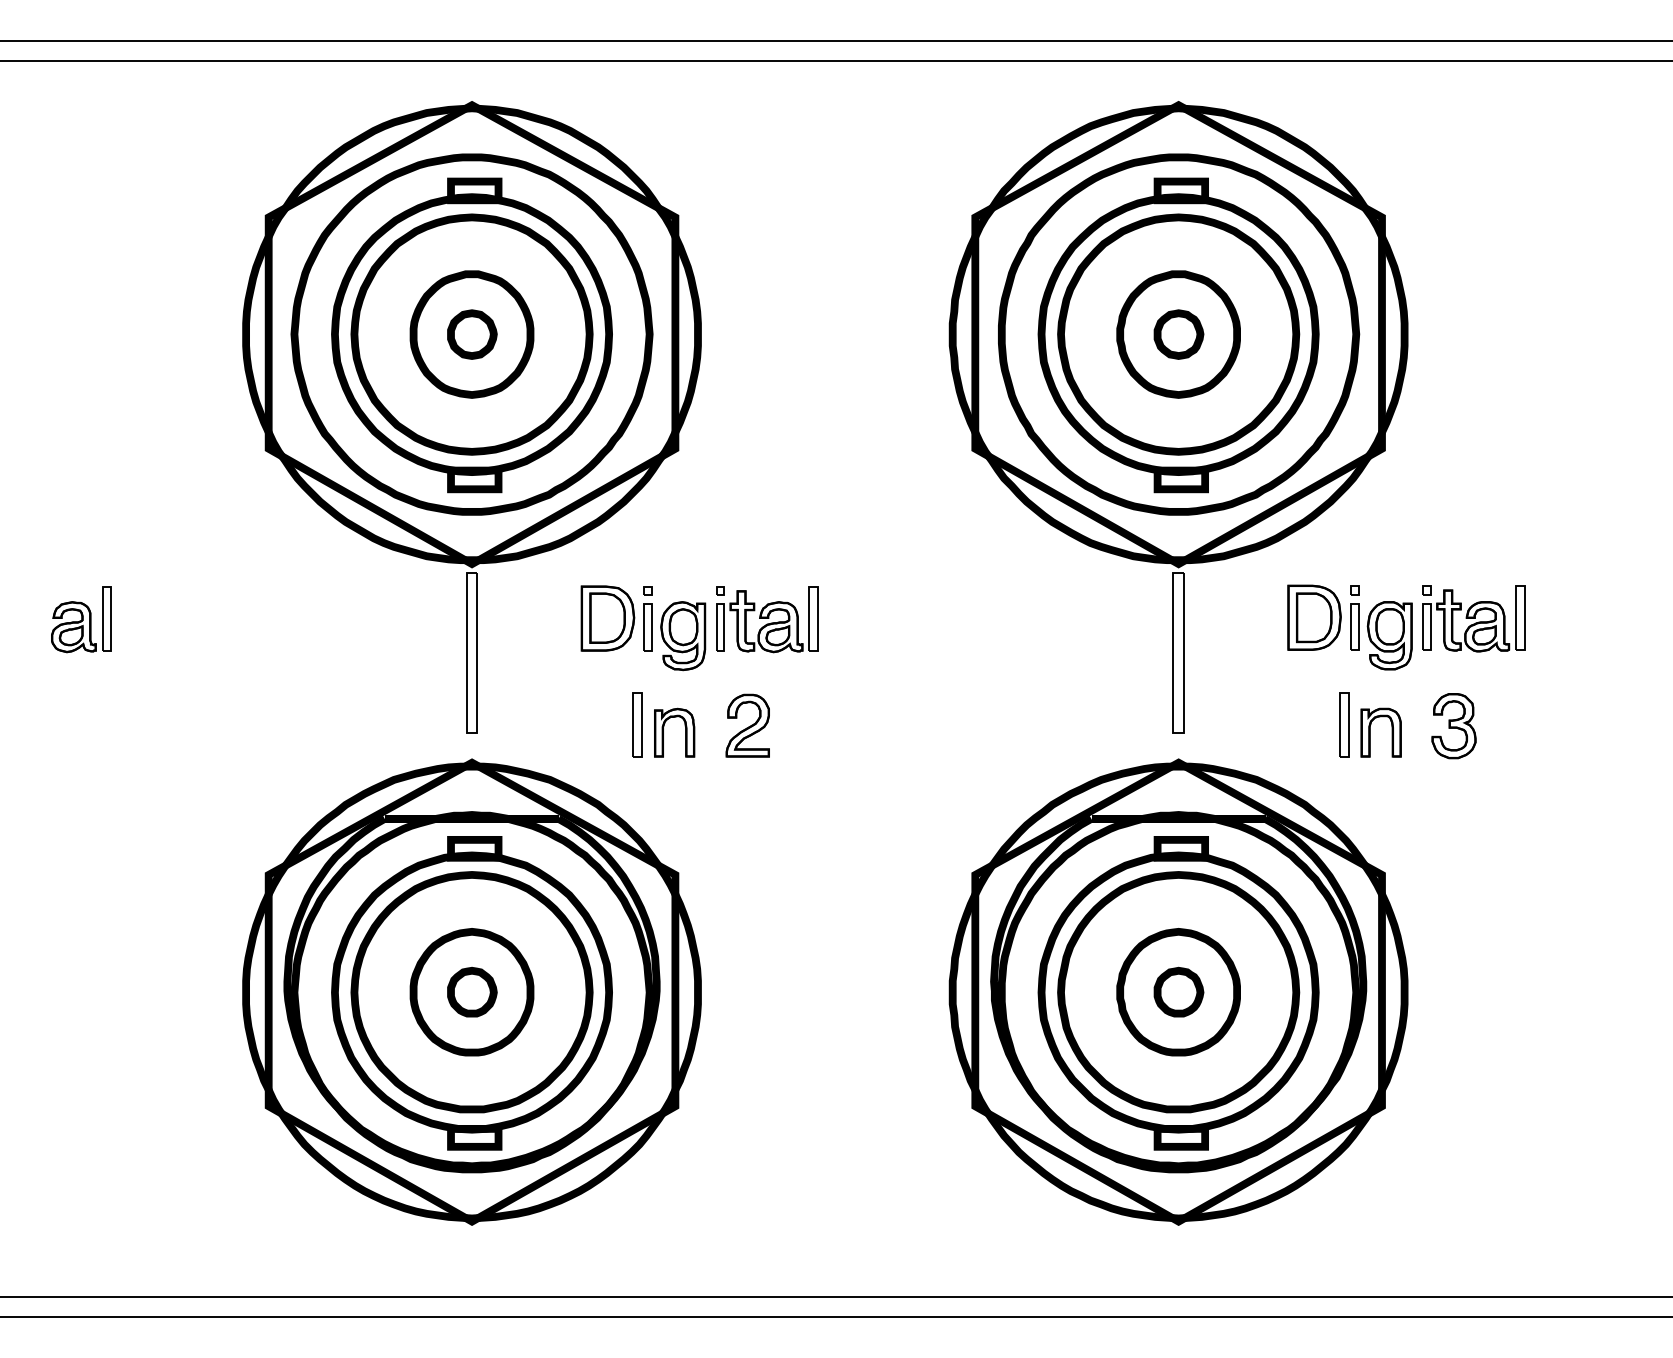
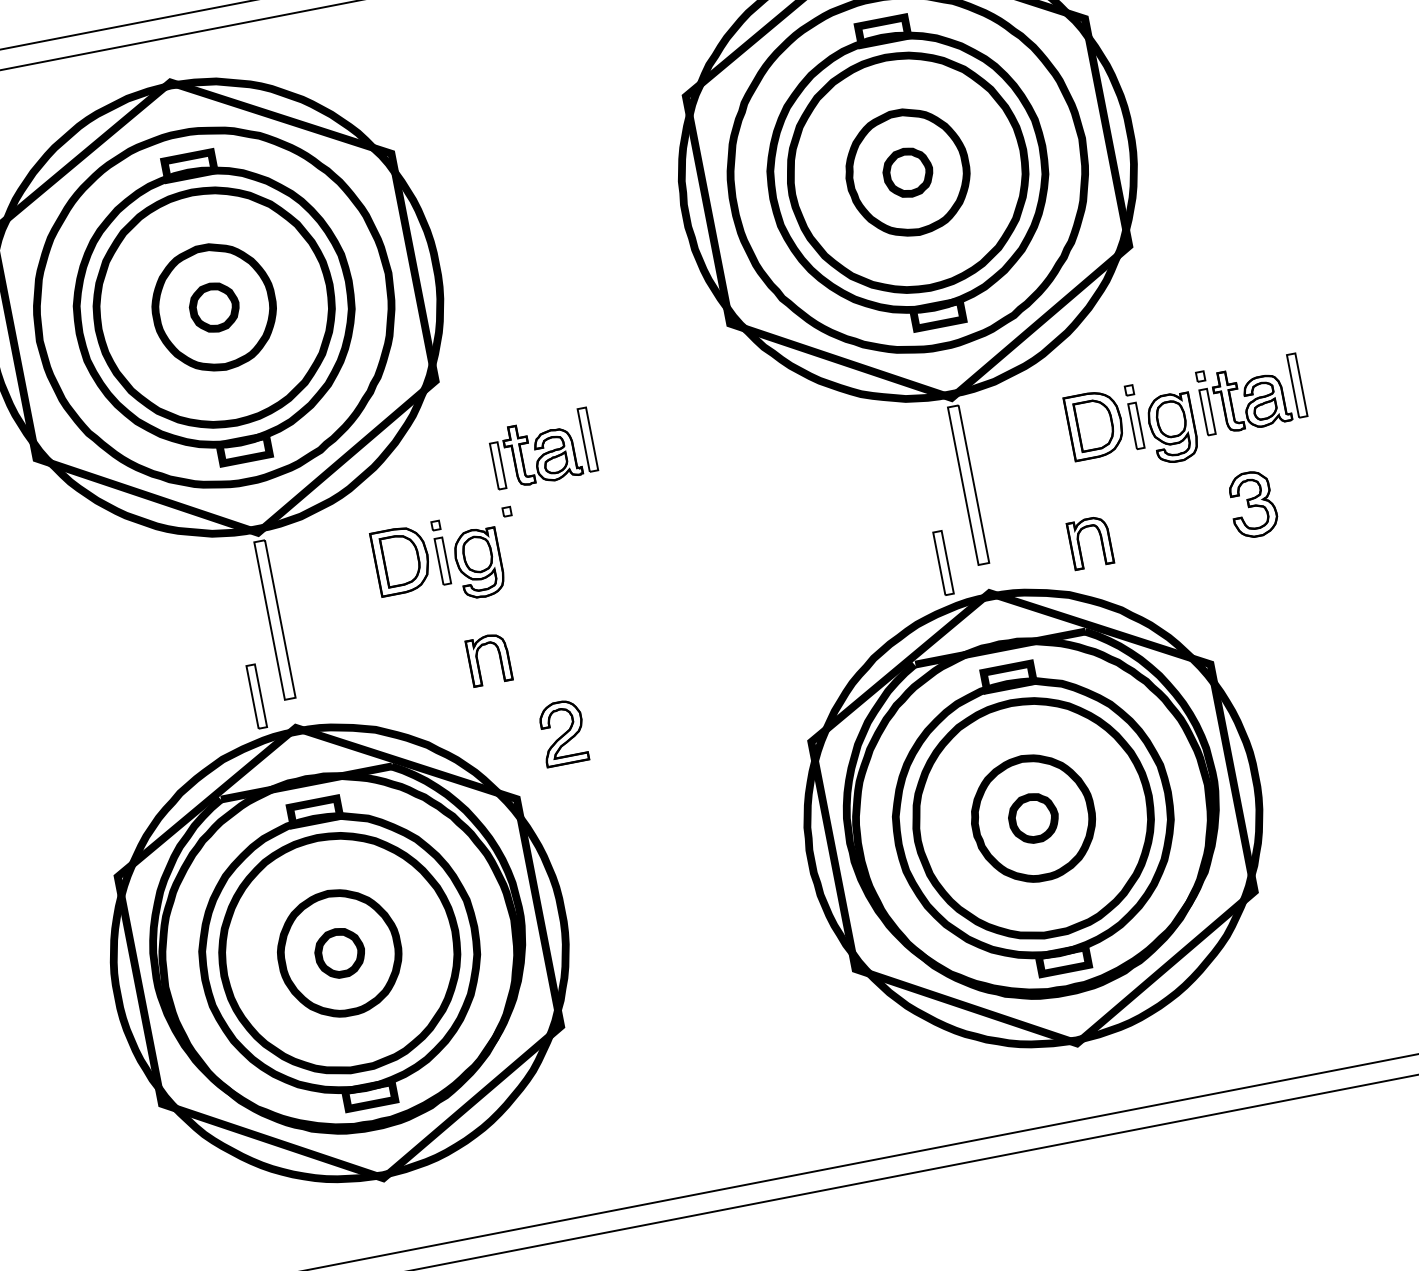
part: (767, 619) -> (542, 449), moved
part: (637, 724) -> (256, 696), moved
part: (1344, 724) -> (943, 562), moved
part: (747, 725) -> (562, 732), moved
part: (1370, 732) -> (1079, 544), moved

